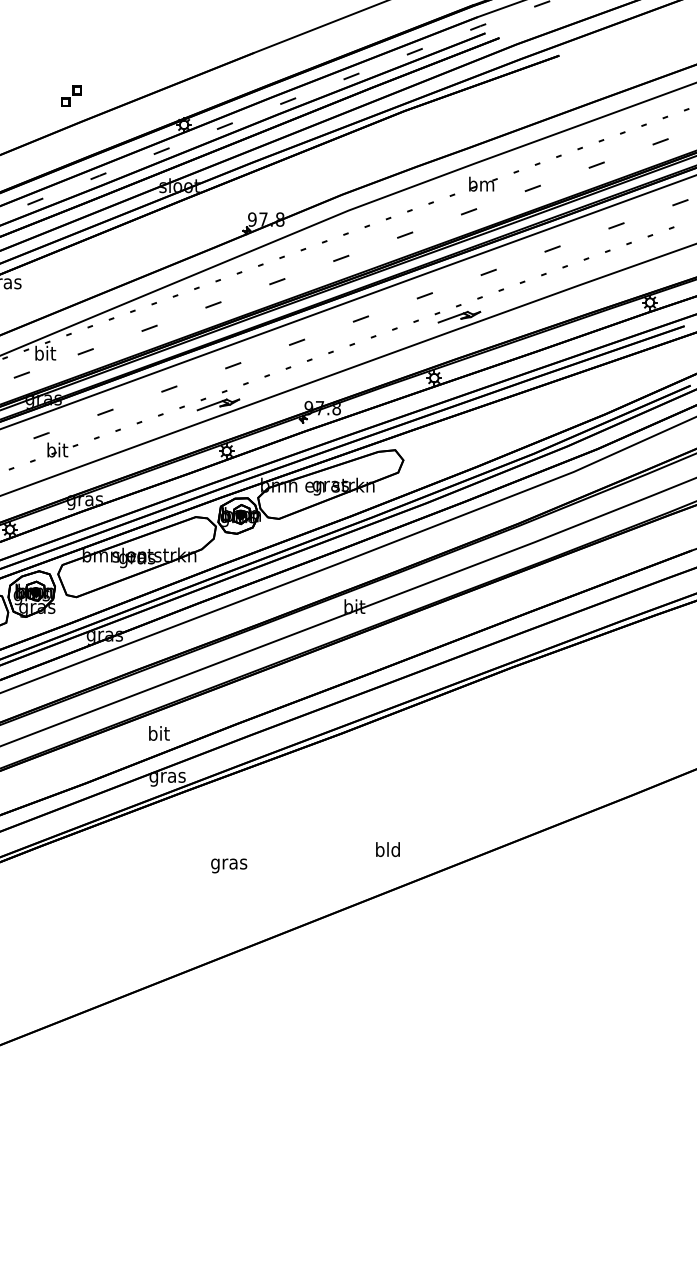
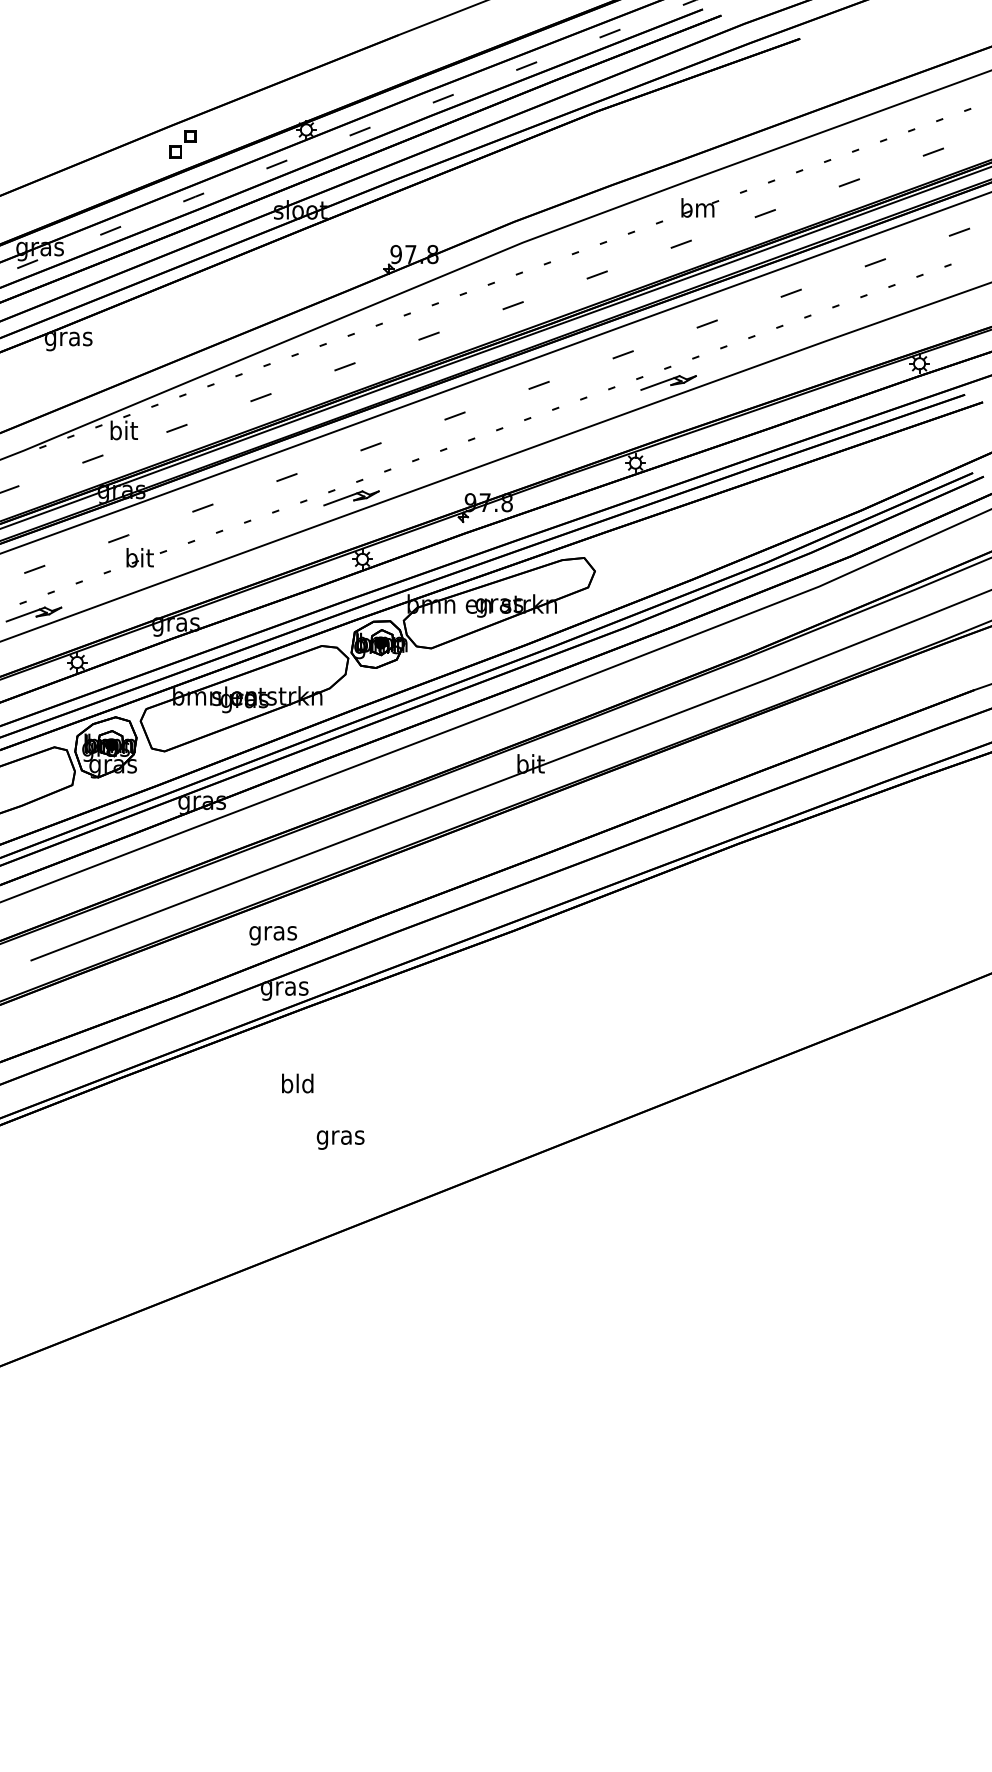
part: (70, 96) -> (182, 144), moved
text: (159, 734) -> (273, 932), bit -> gras
text: (387, 849) -> (297, 1083), moved
text: (229, 865) -> (340, 1139), moved

